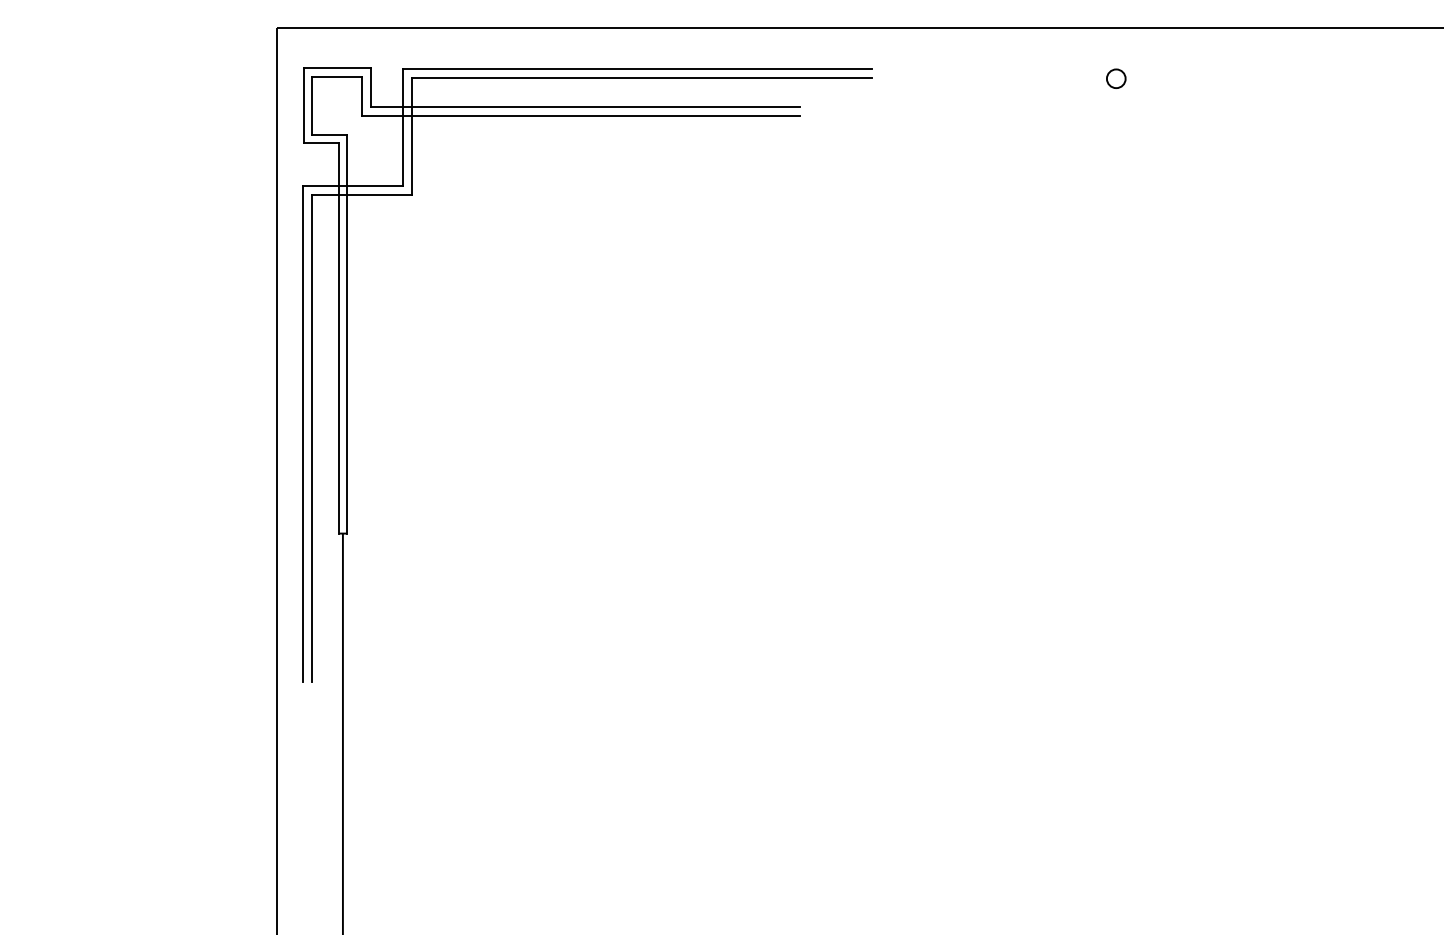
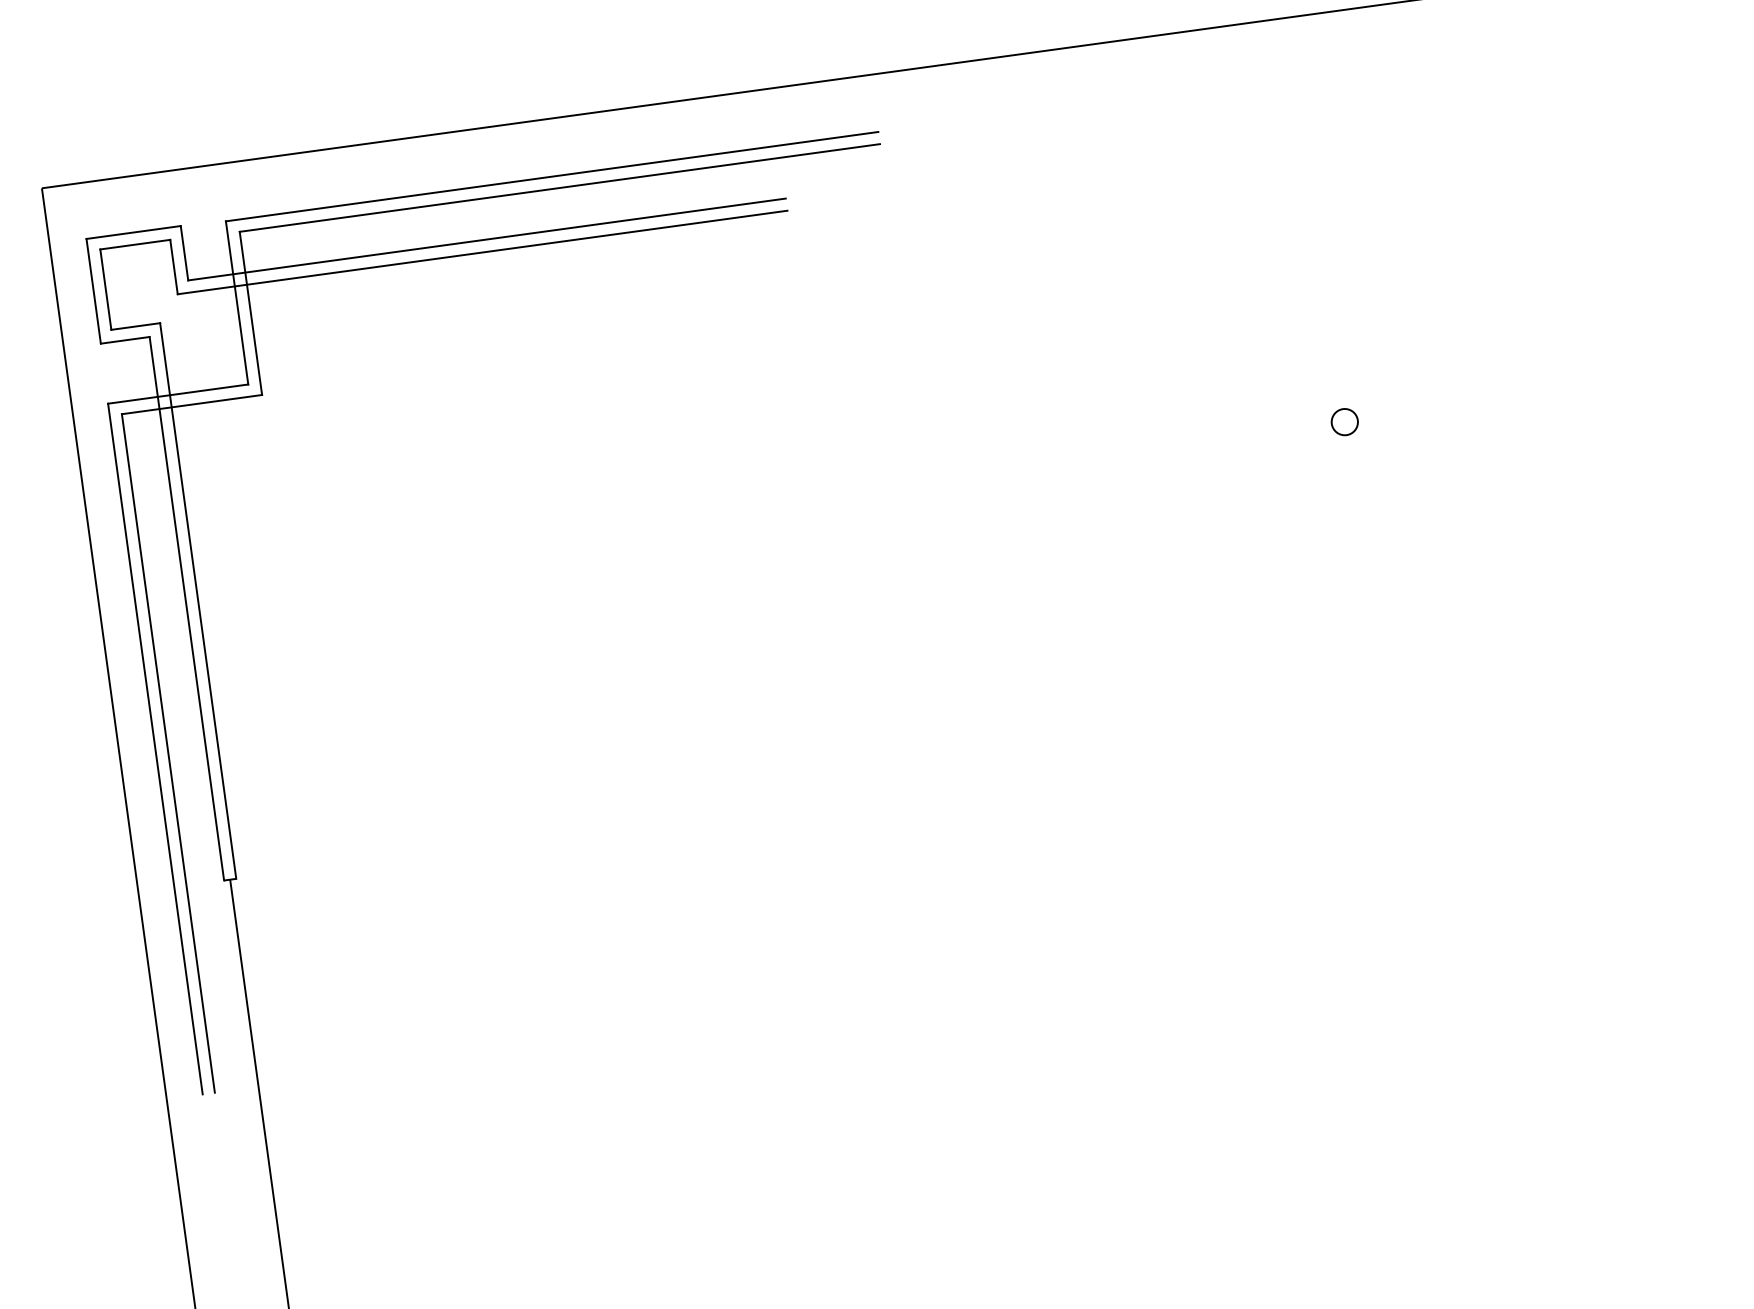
circle: (1116, 78) -> (1345, 421), moved

